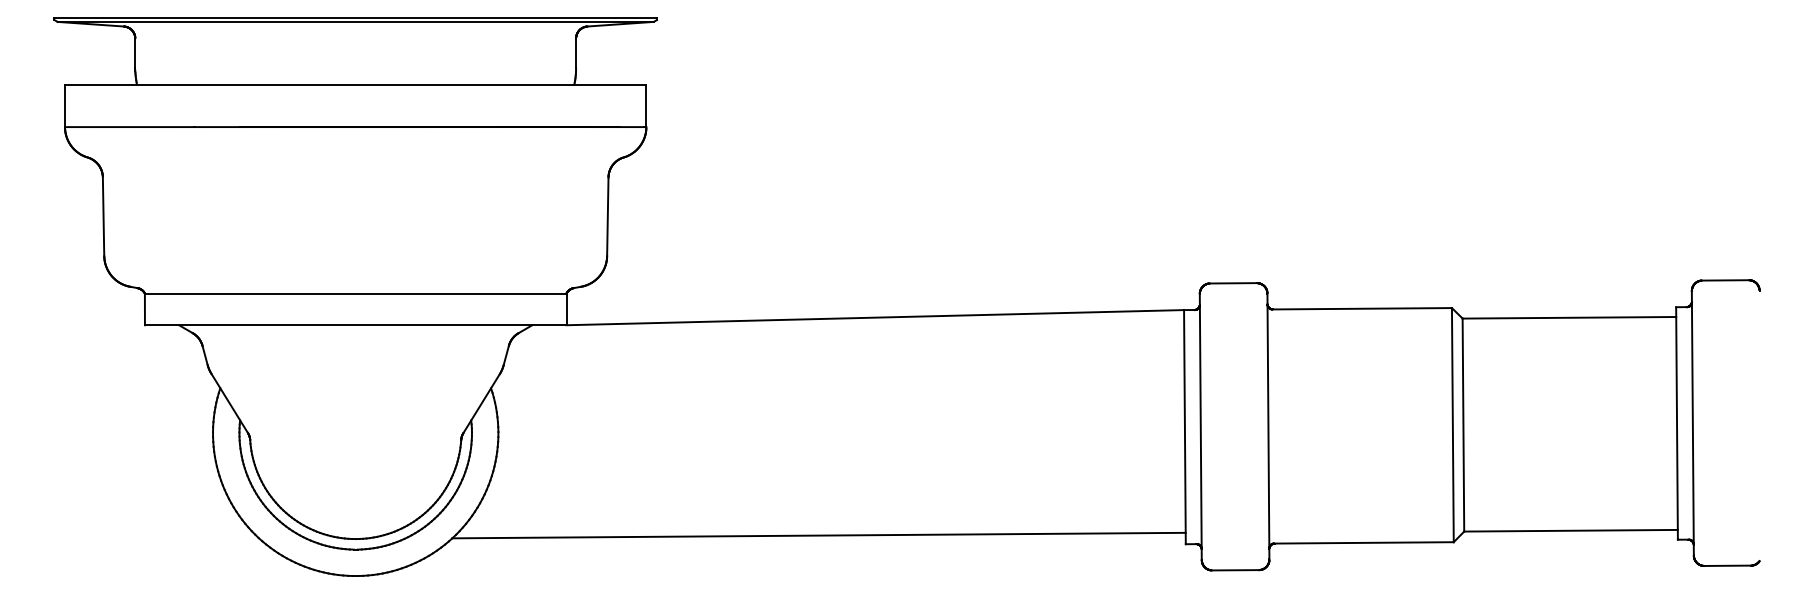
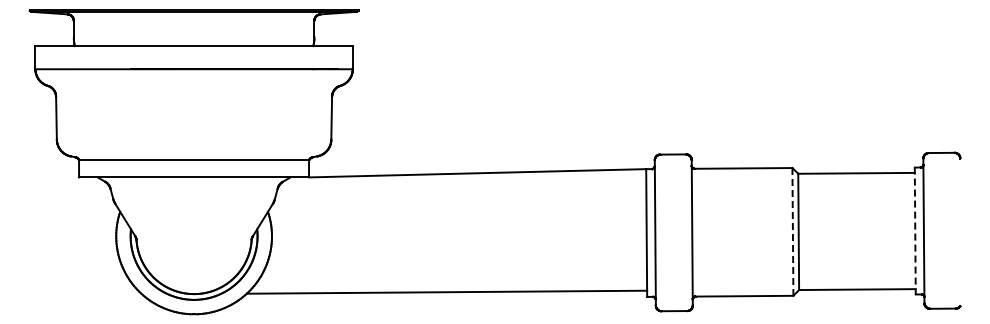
line: (1452, 424) -> (792, 231), solid -> dashed
line: (1677, 424) -> (915, 231), solid -> dashed

